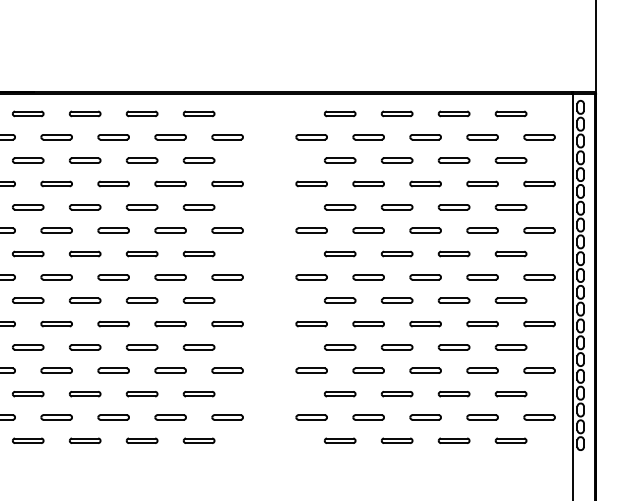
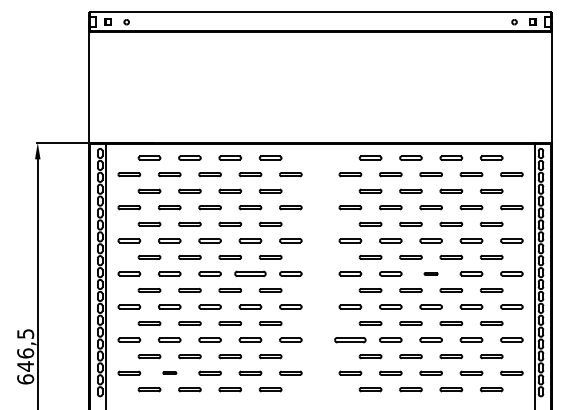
part: (170, 276) -> (250, 273), size x1.4
part: (424, 276) -> (430, 273), size x0.6
part: (311, 369) -> (350, 339), size x1.4
part: (56, 416) -> (169, 372), size x0.6

